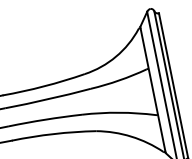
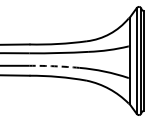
arc: (45, 120) -> (54, 66), solid -> dashed

